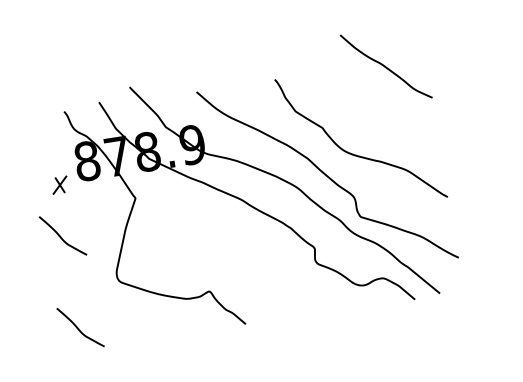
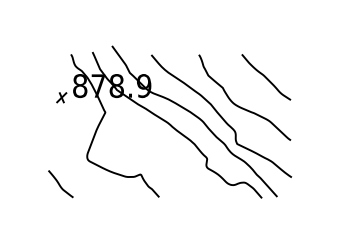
curve: (386, 66) -> (266, 77), moved
curve: (62, 236) -> (58, 128), removed

